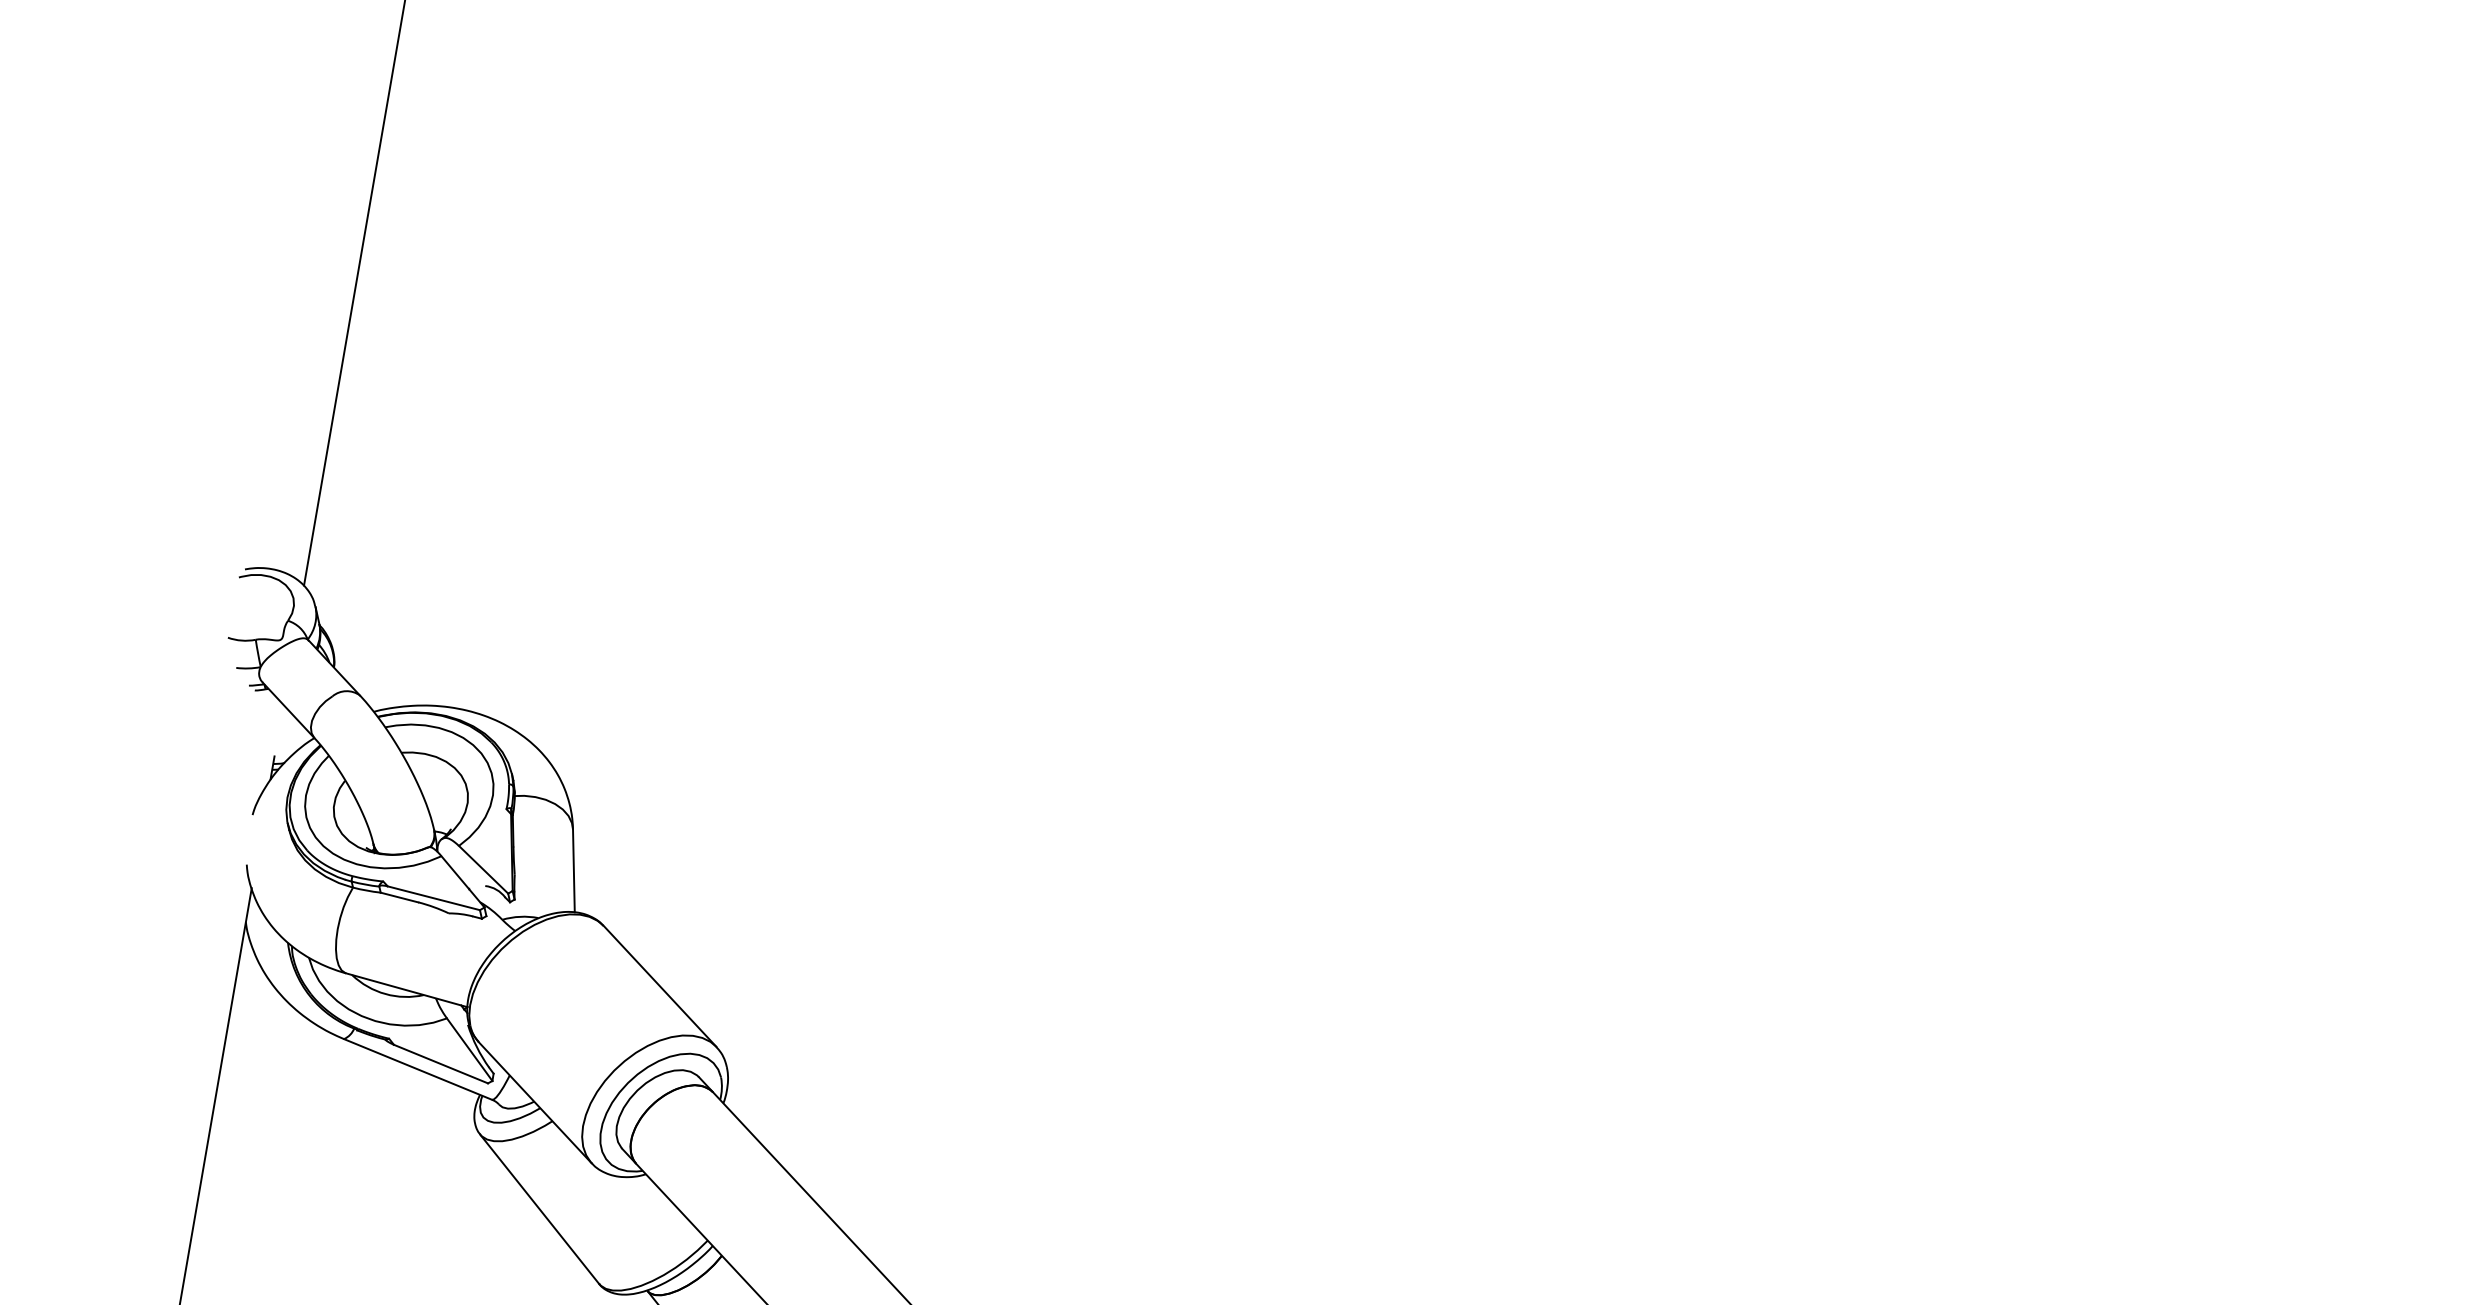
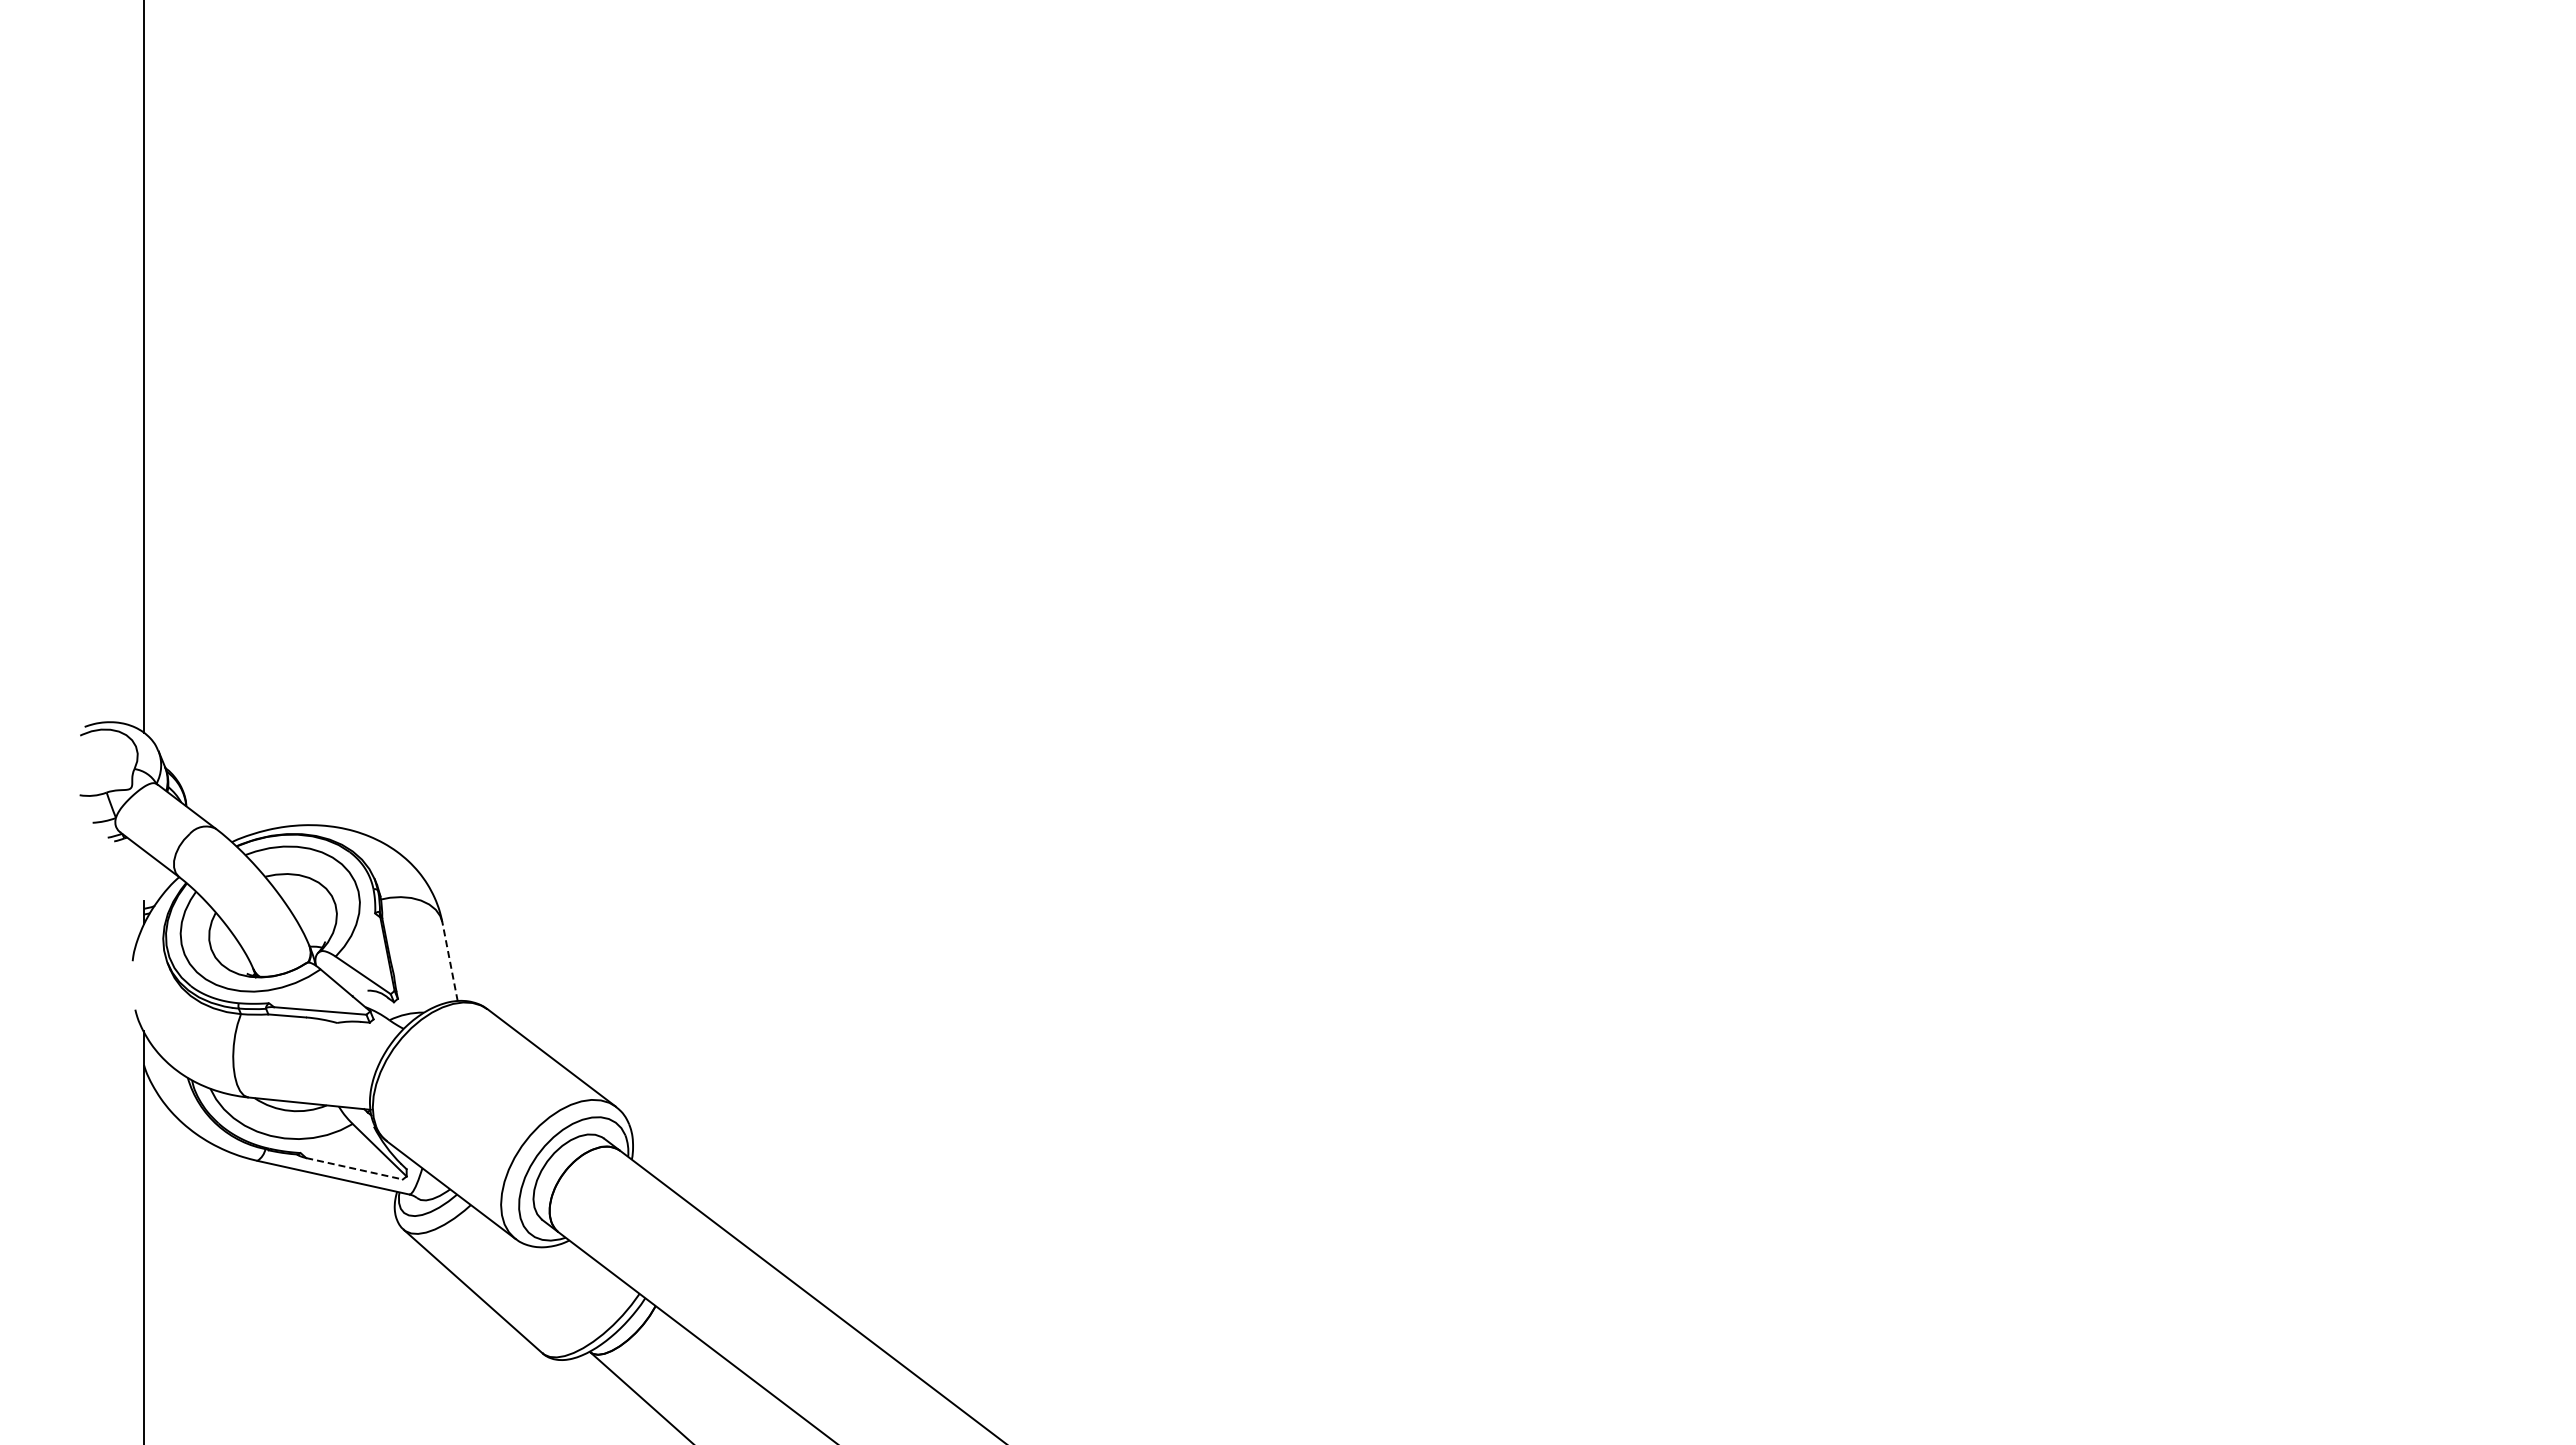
line: (573, 870) -> (449, 961), solid -> dashed
line: (441, 1063) -> (355, 1168), solid -> dashed

